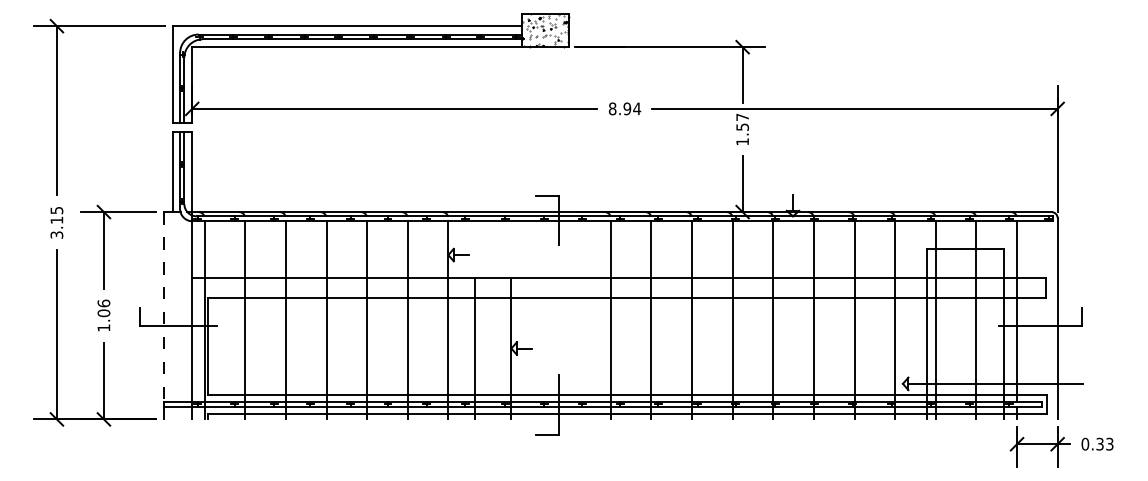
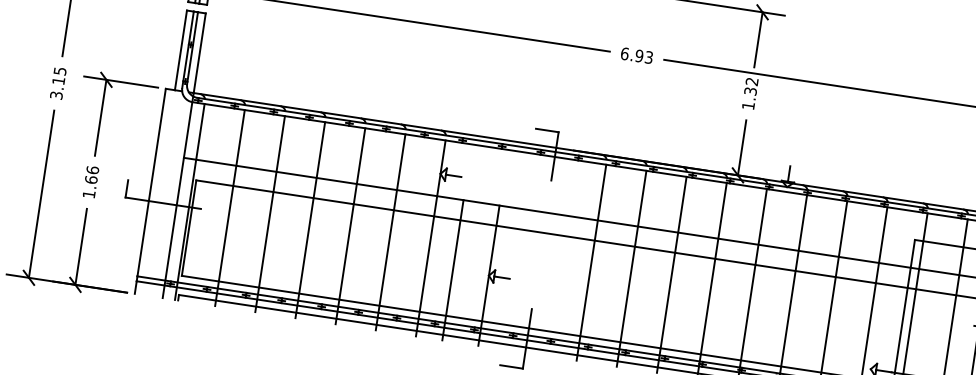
text: (624, 108) -> (636, 55), 8.94 -> 6.93
text: (742, 121) -> (751, 85), 1.57 -> 1.32
line: (164, 306) -> (152, 182), dashed -> solid
text: (103, 312) -> (90, 179), 1.06 -> 1.66

